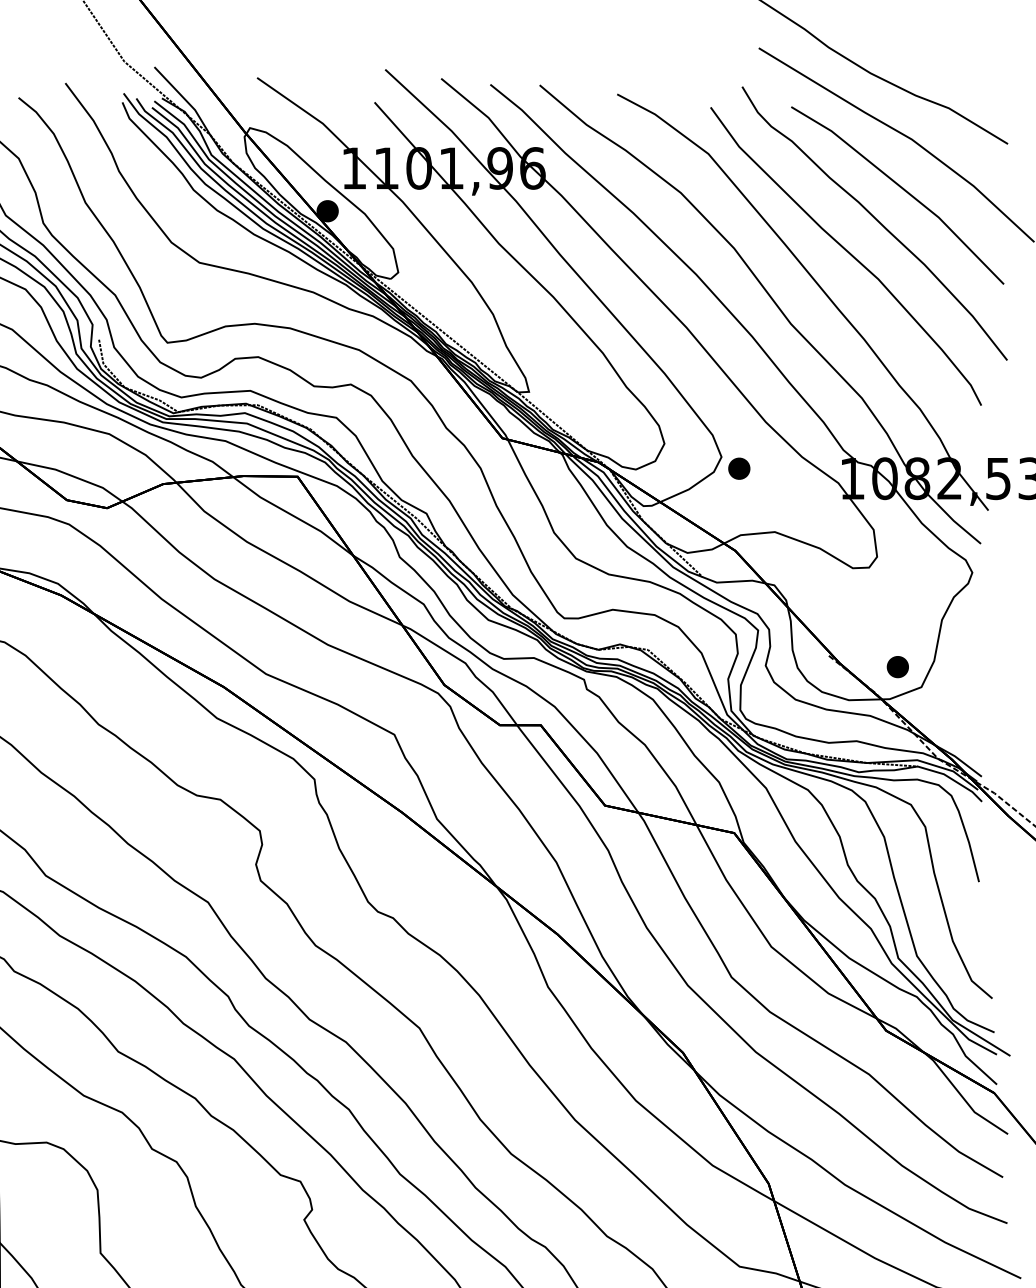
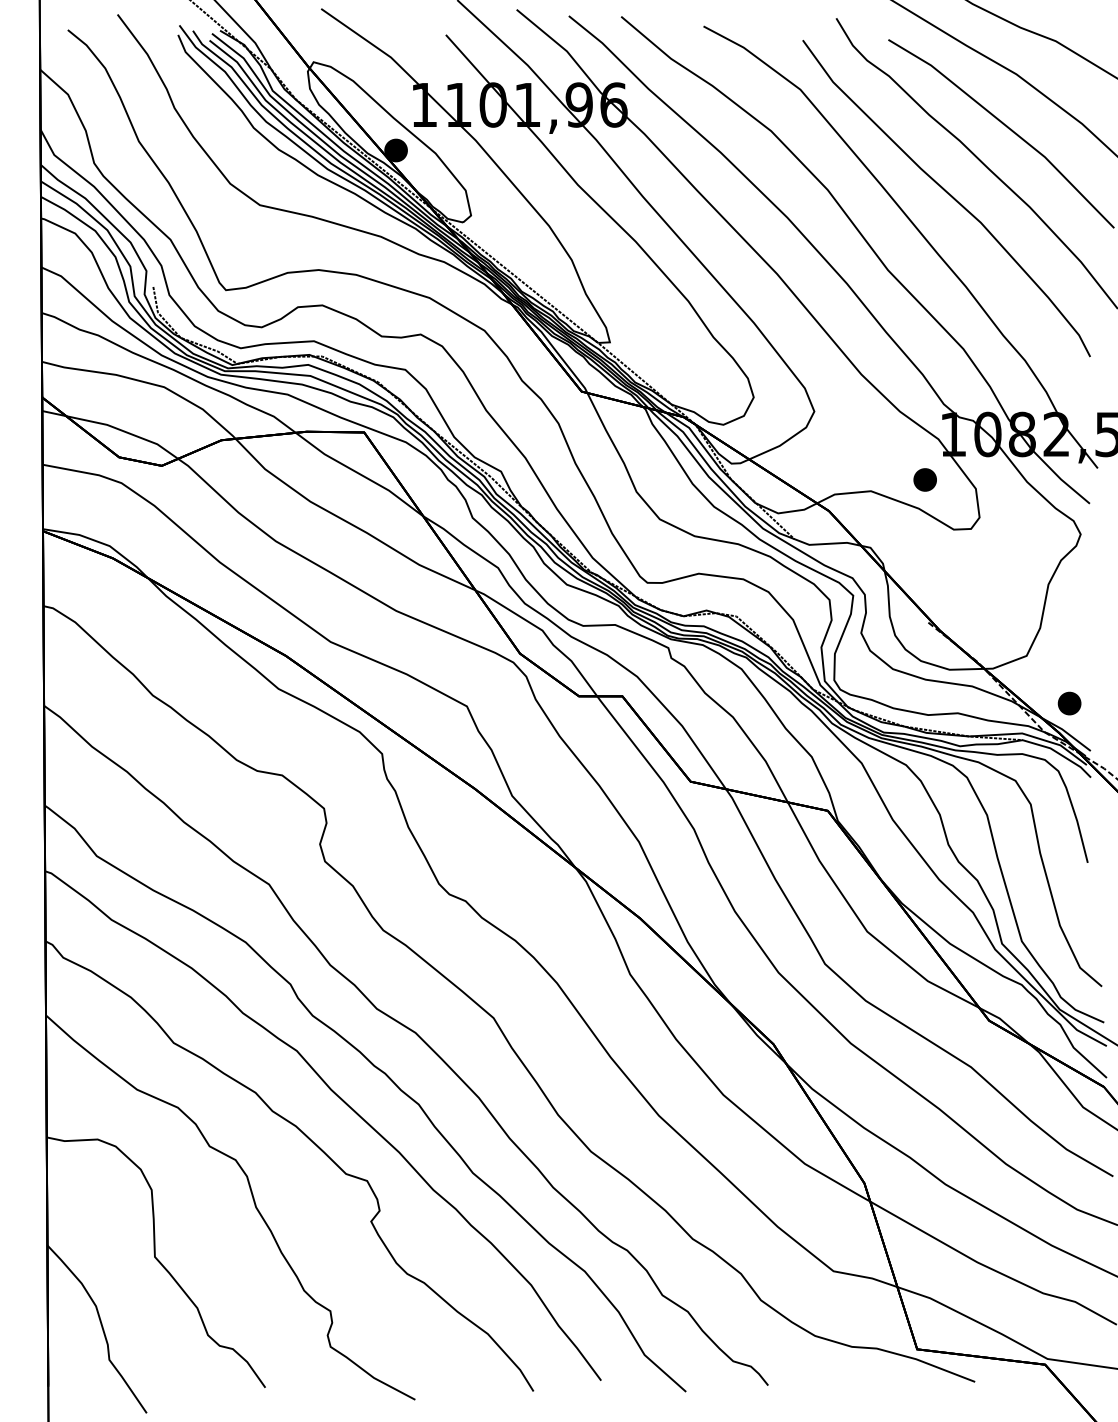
part: (738, 468) -> (924, 479), moved
part: (897, 667) -> (1069, 703), moved

